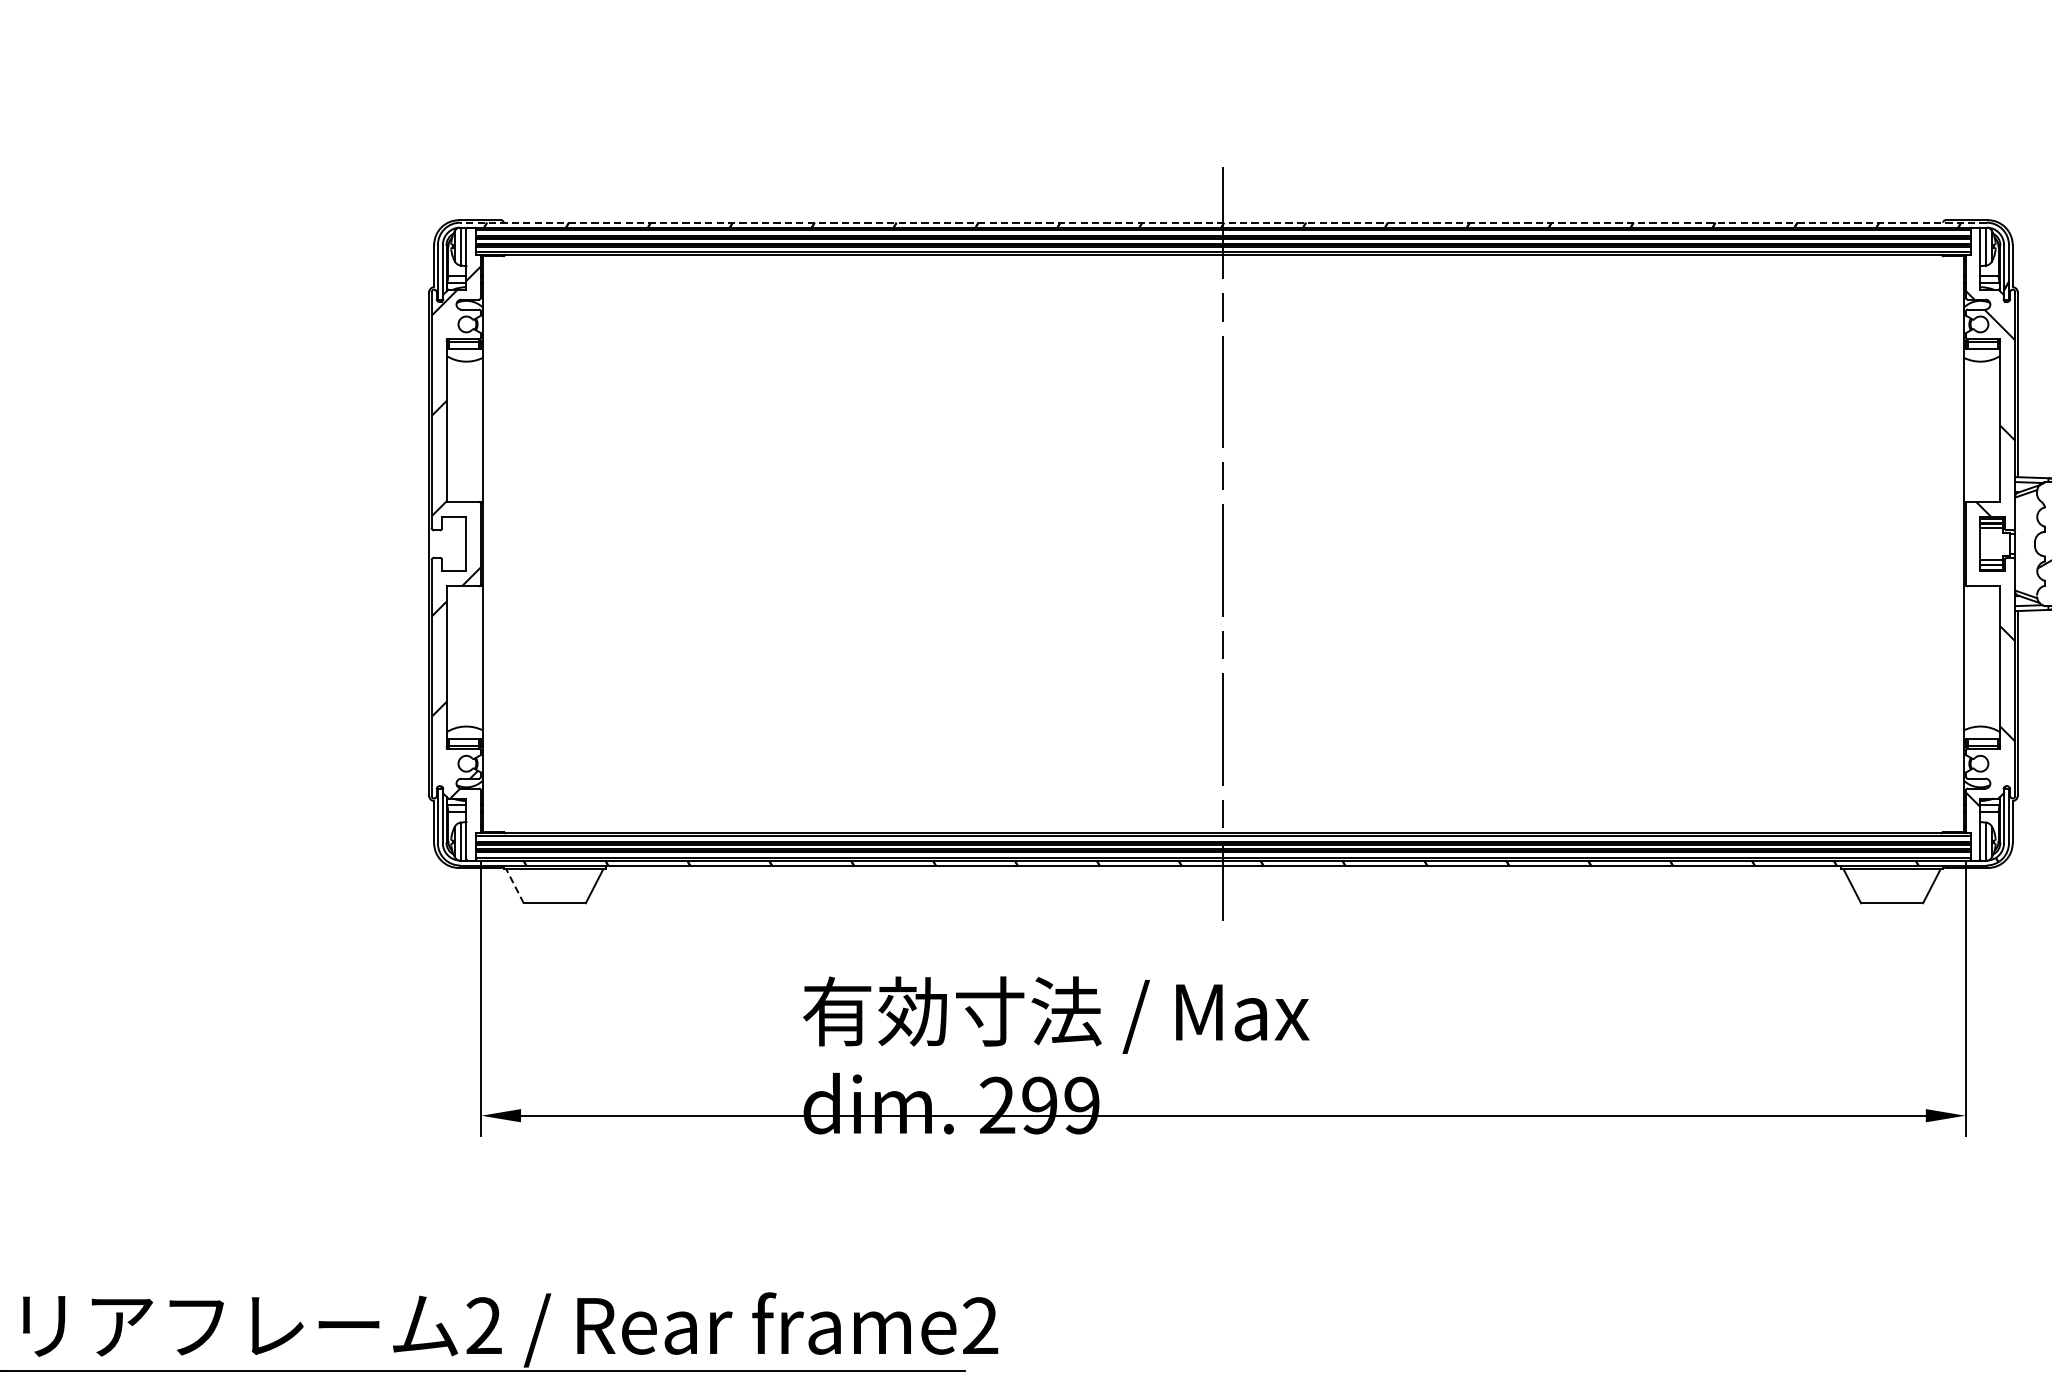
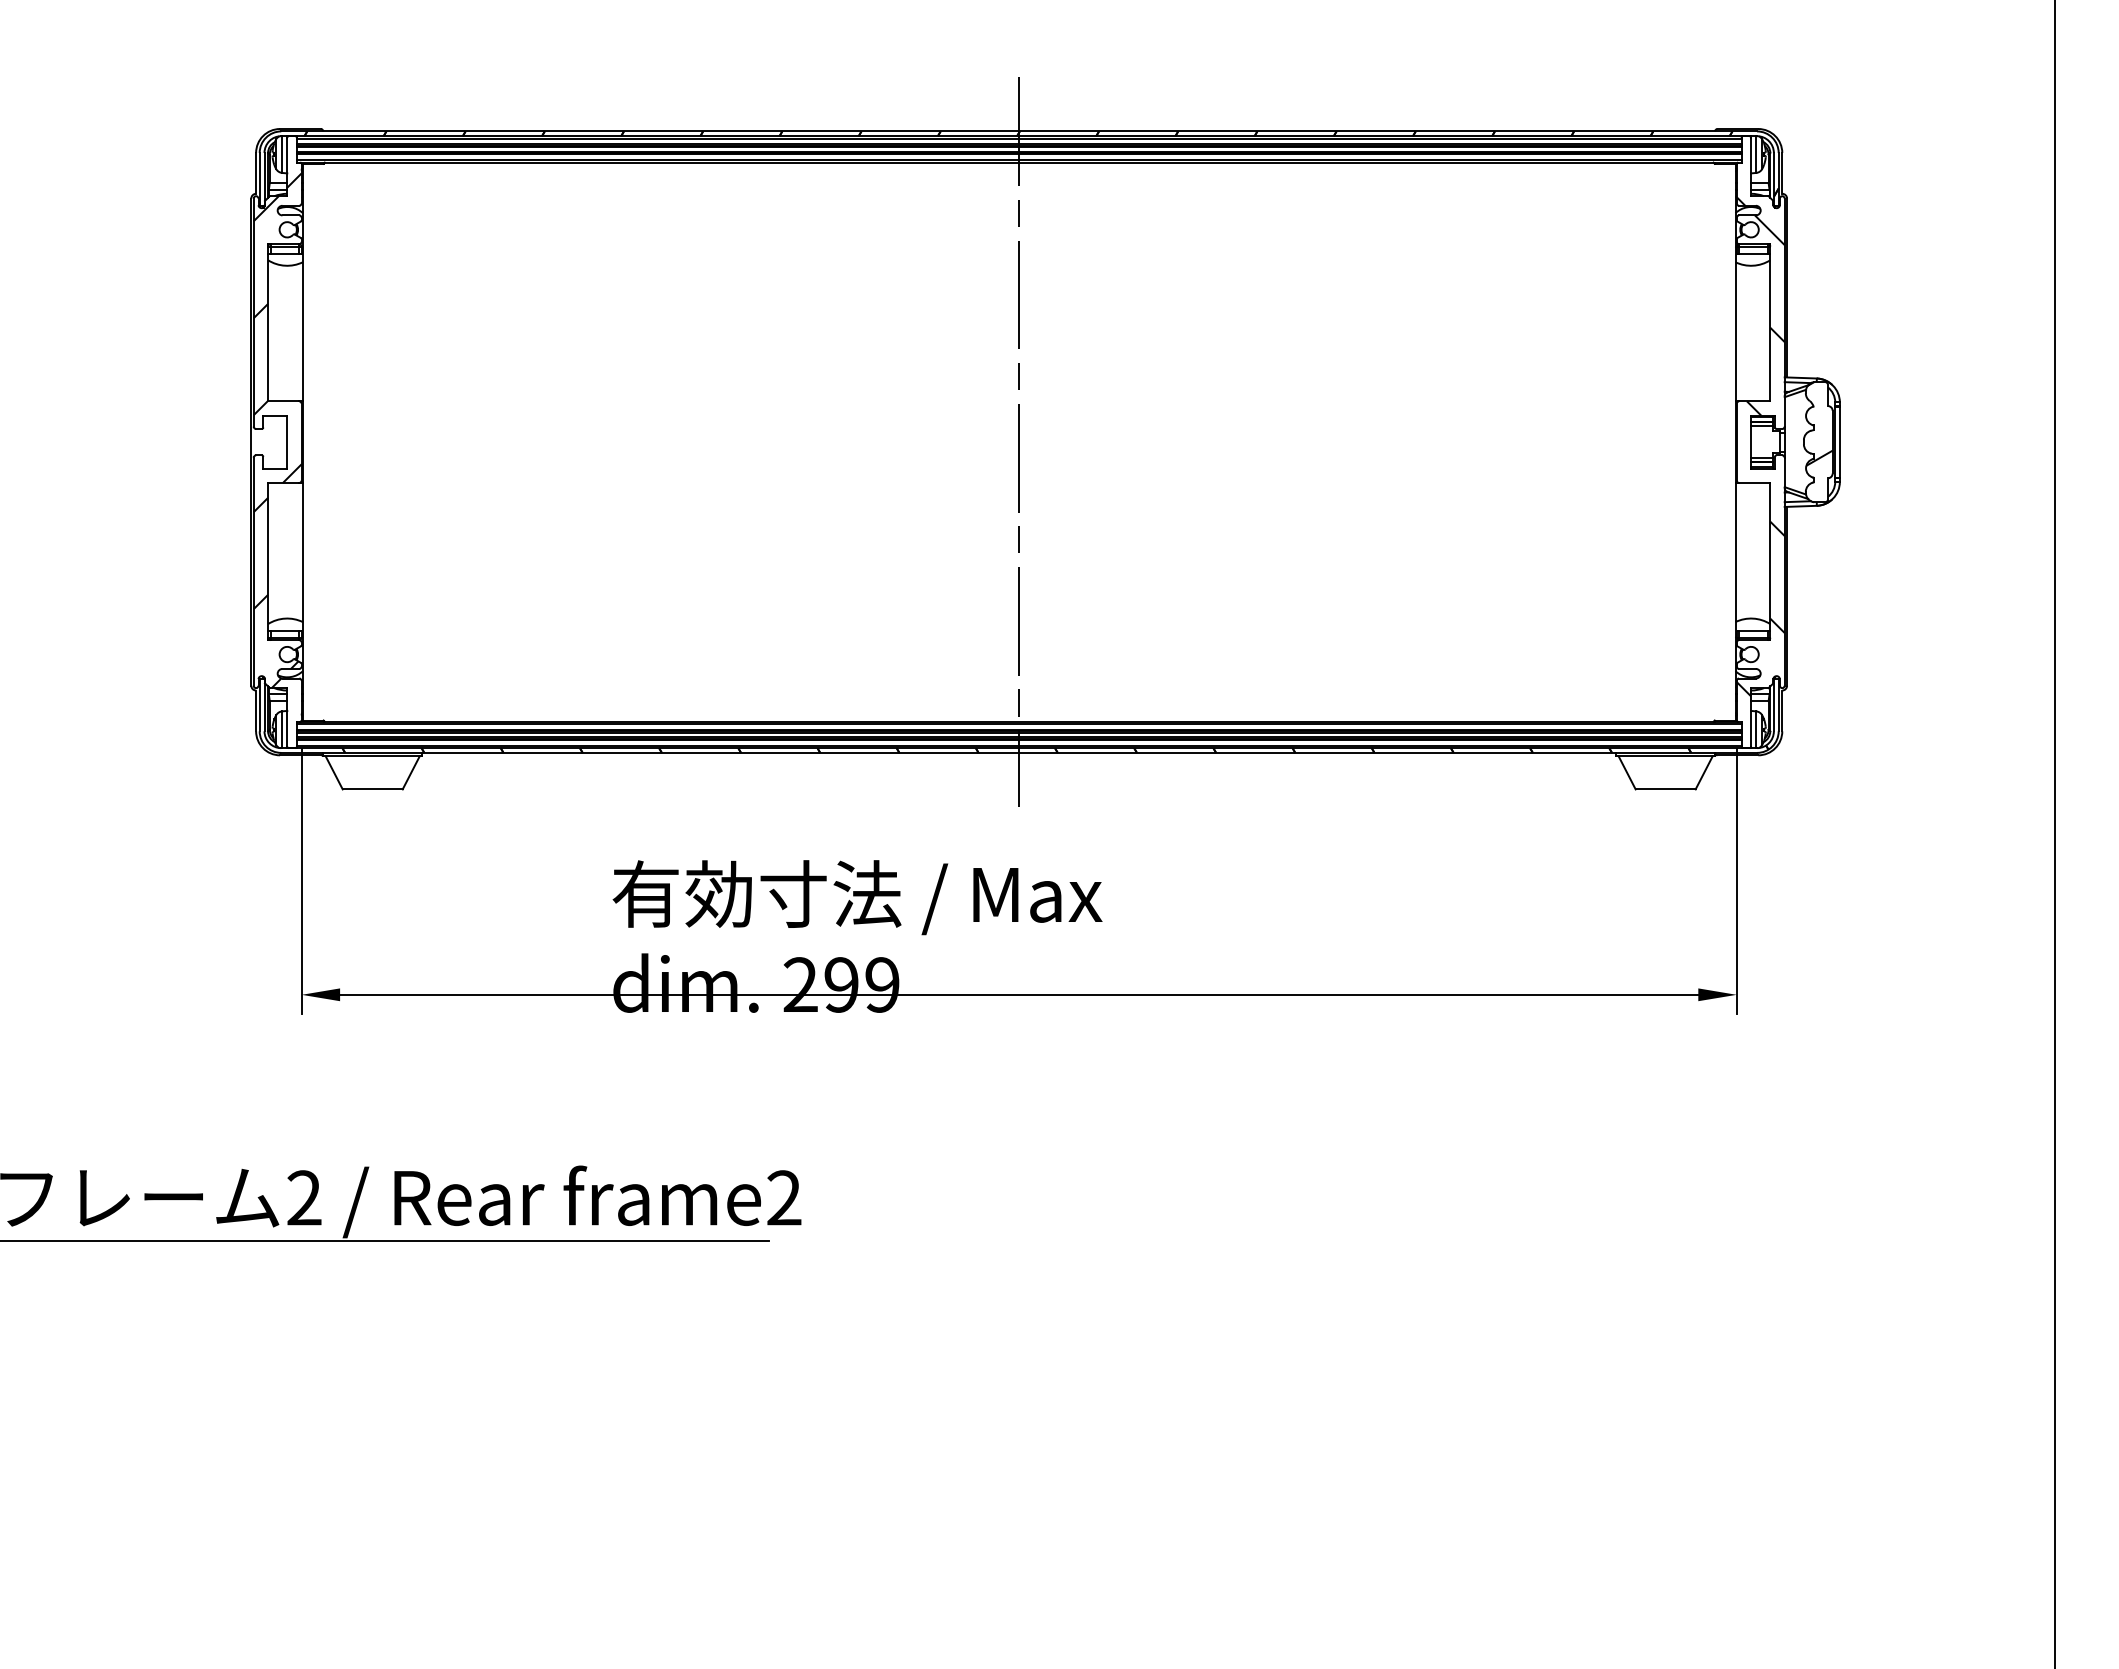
line: (1223, 222) -> (1019, 131), dashed -> solid
line: (515, 885) -> (334, 772), dashed -> solid

